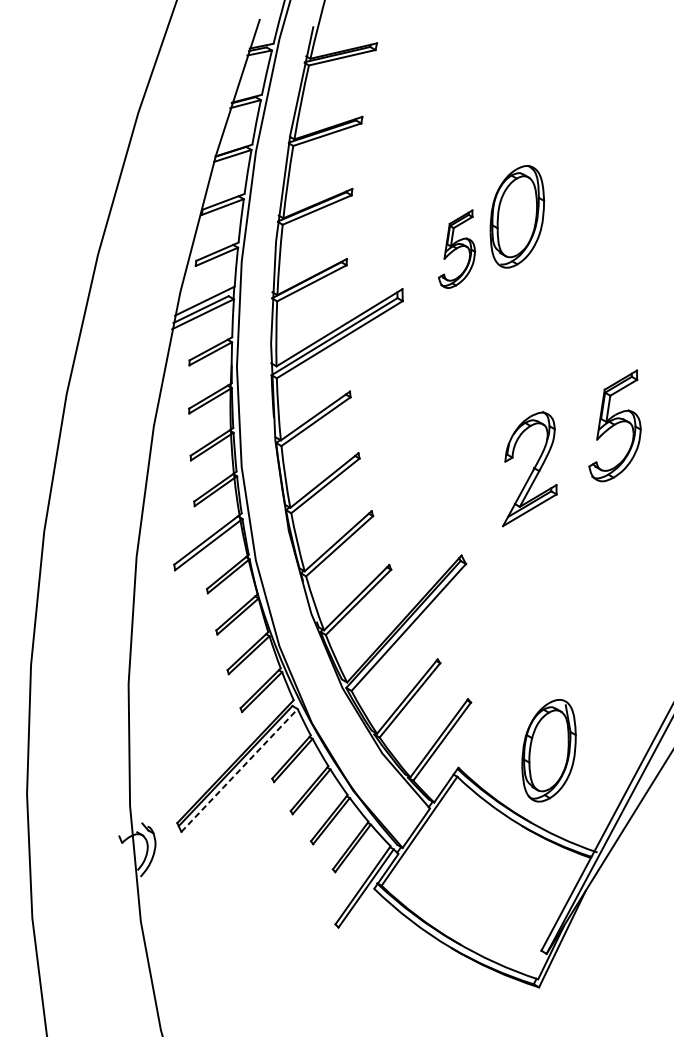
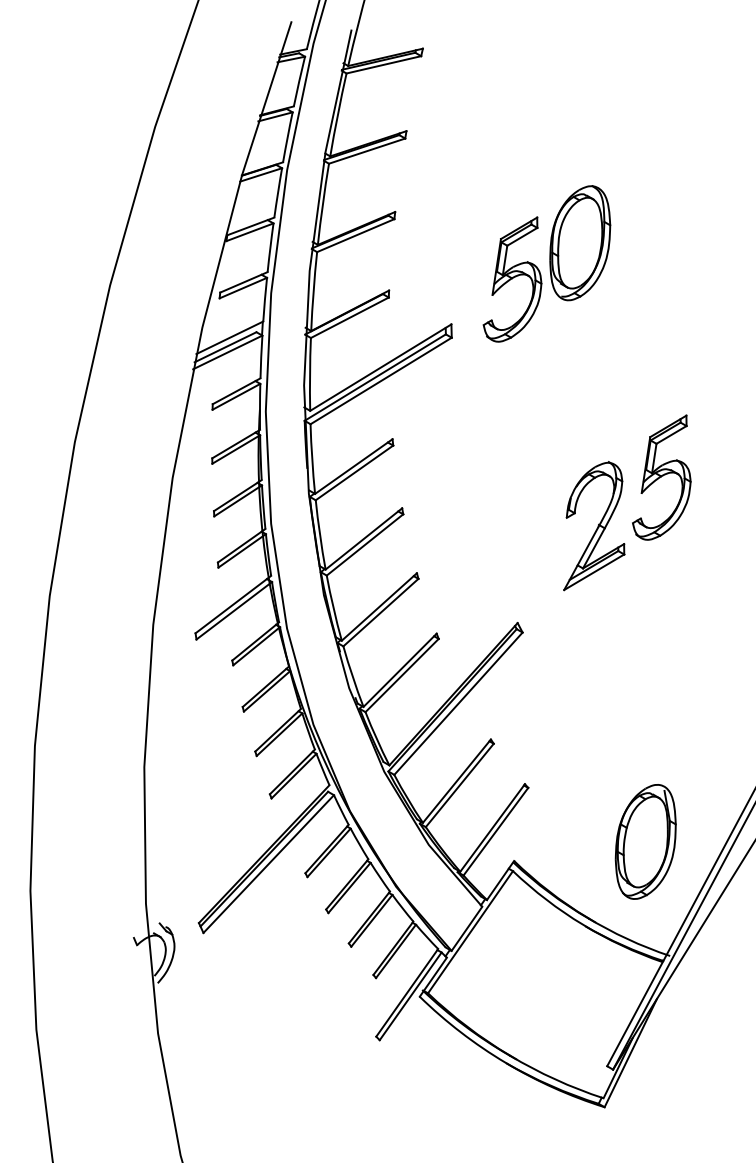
part: (456, 249) -> (512, 279), size x1.43
part: (614, 425) -> (661, 477), moved
part: (548, 750) -> (645, 841), moved
line: (239, 770) -> (268, 864), dashed -> solid

